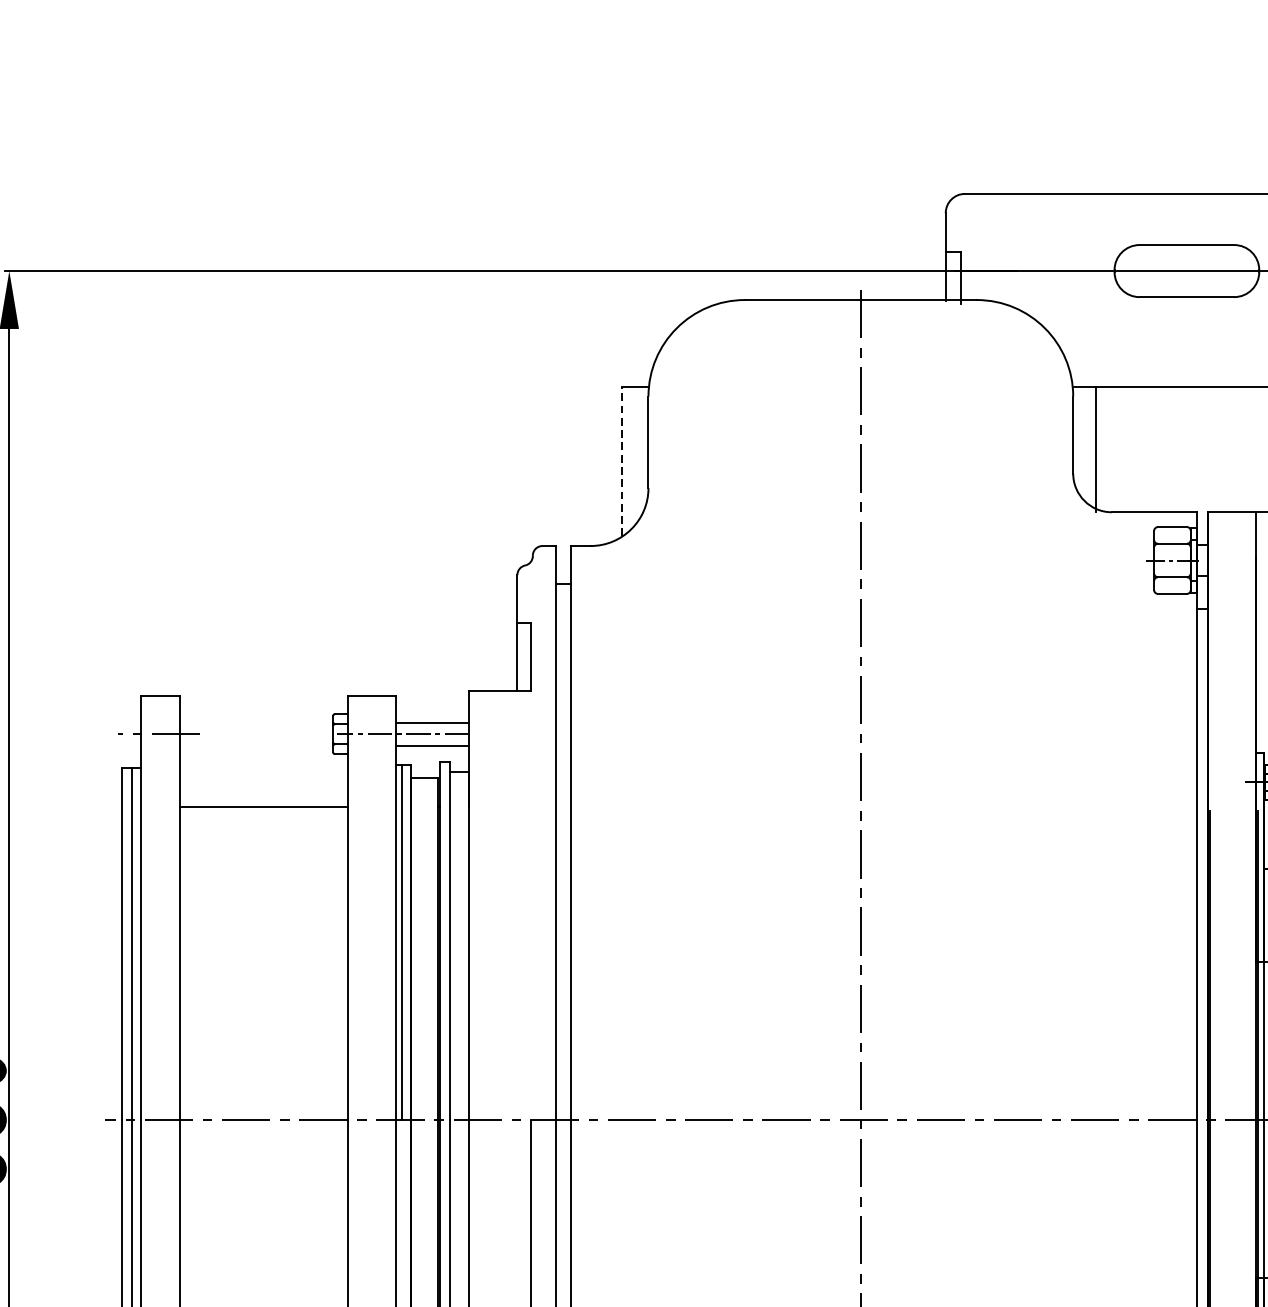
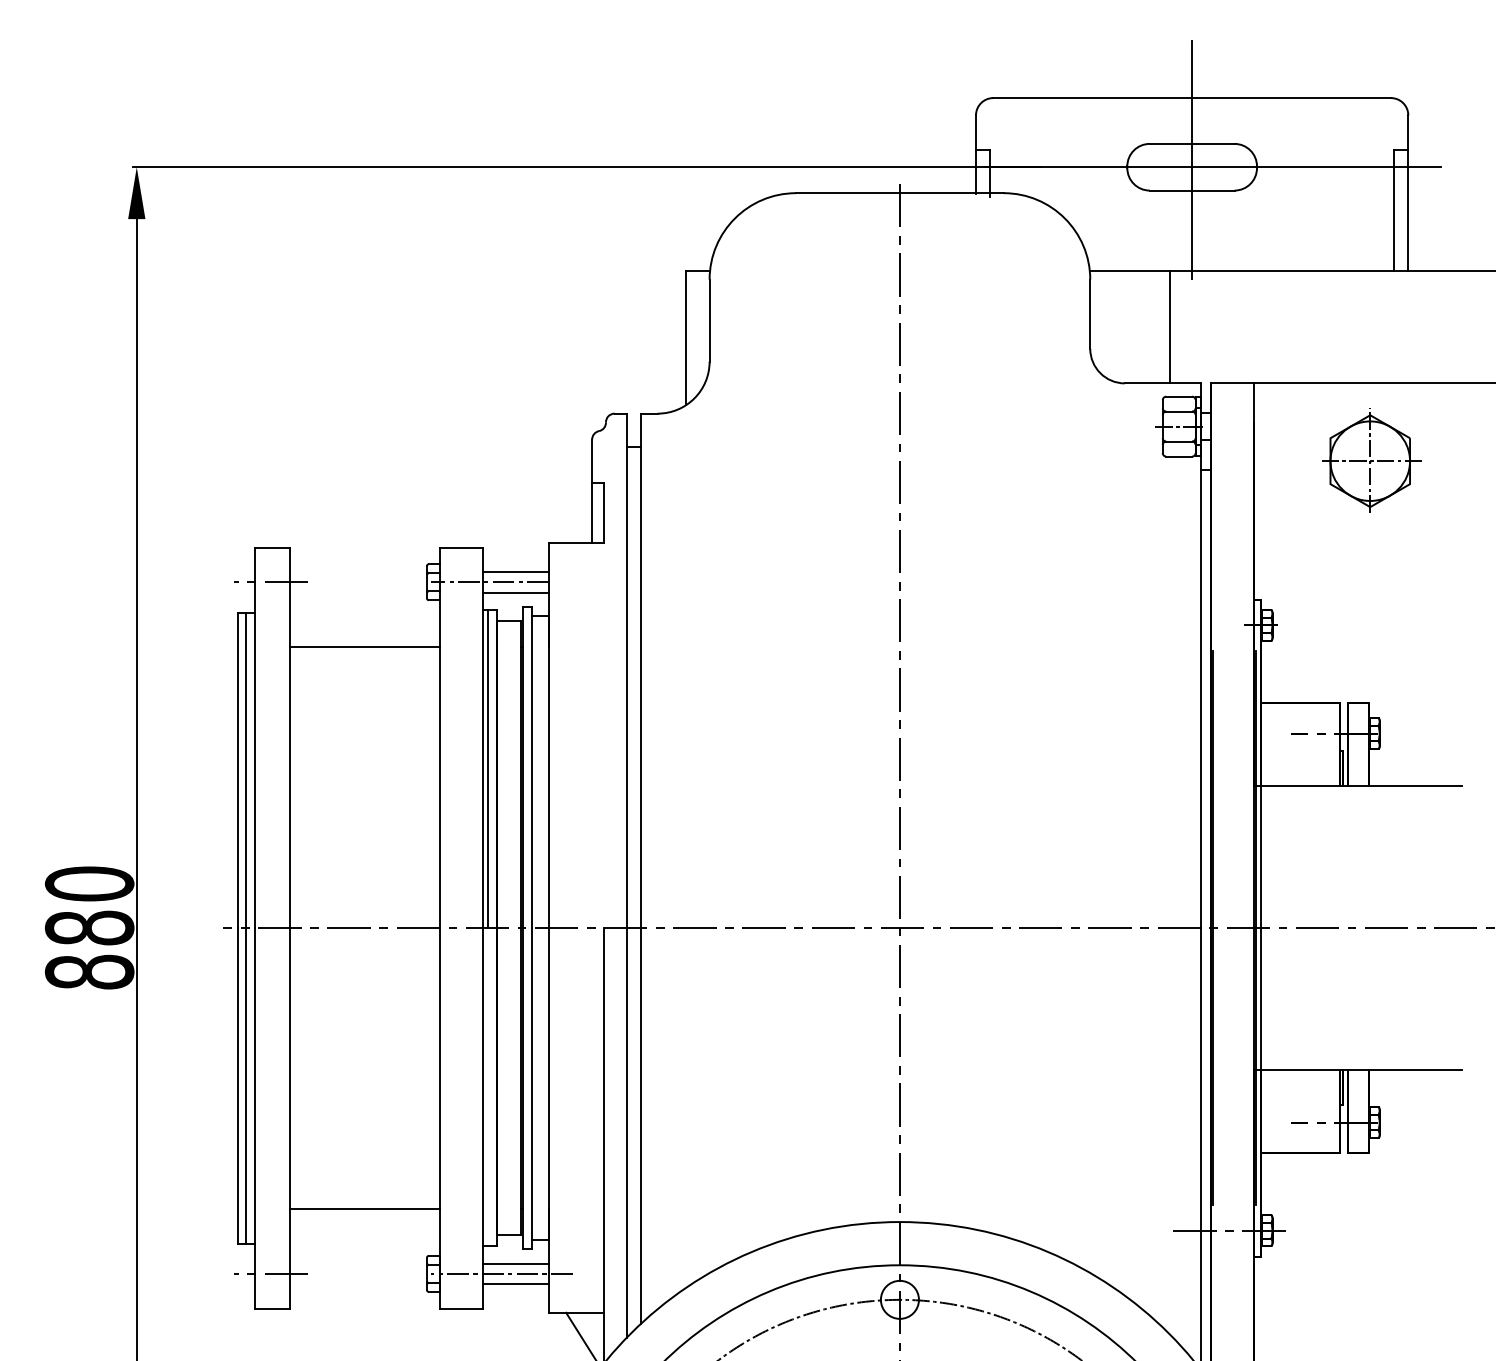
line: (1187, 262) -> (1192, 159), added
line: (1095, 449) -> (1169, 327), moved
line: (621, 461) -> (685, 337), dashed -> solid

